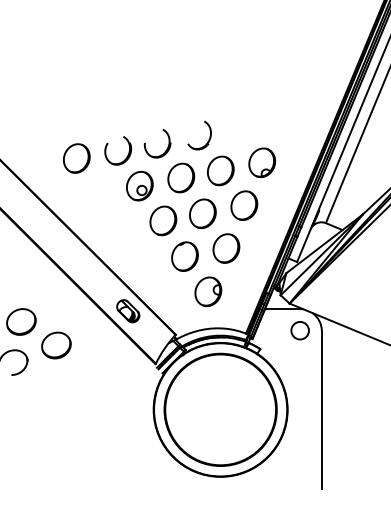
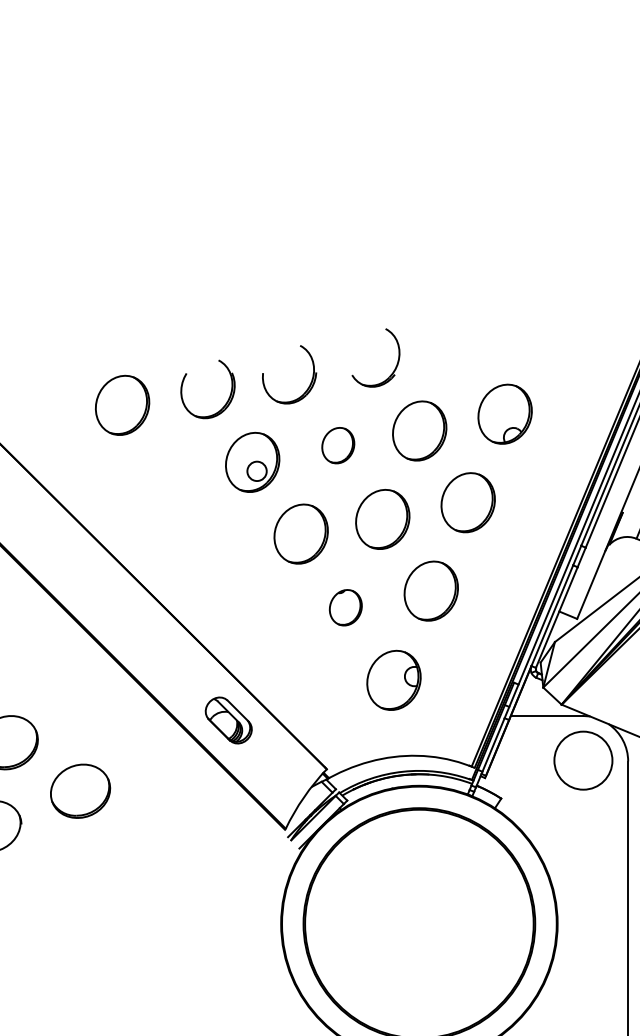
part: (181, 177) -> (338, 444), size x0.6
part: (184, 256) -> (344, 607), size x0.6
circle: (299, 330) -> (582, 760), size x1.6

